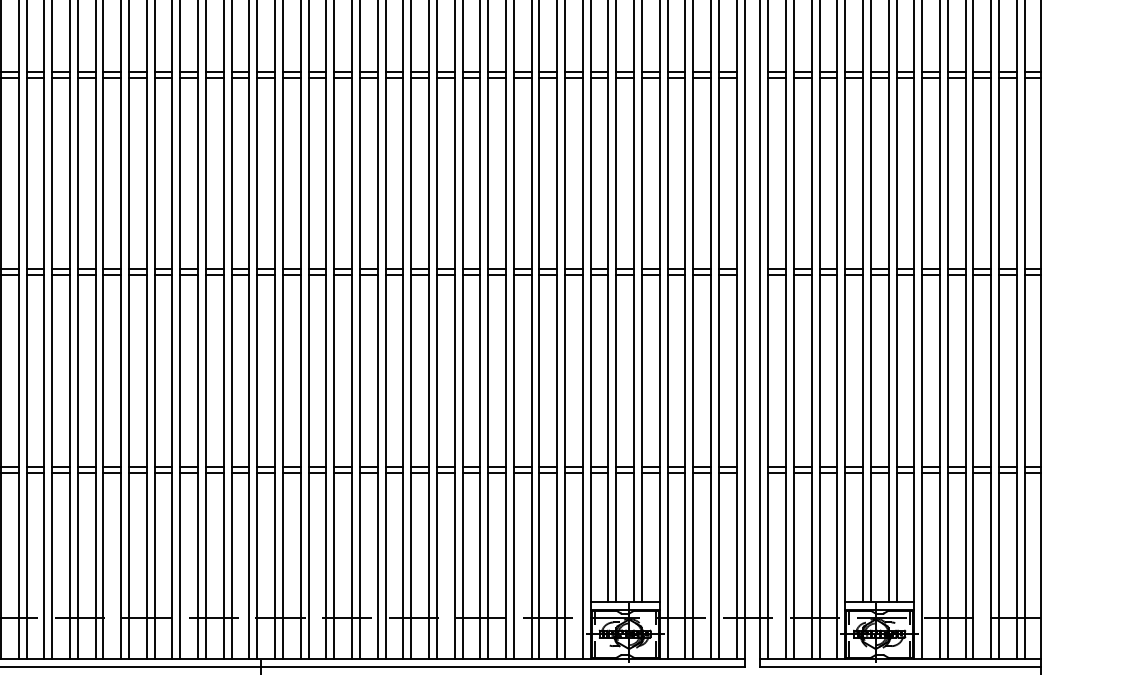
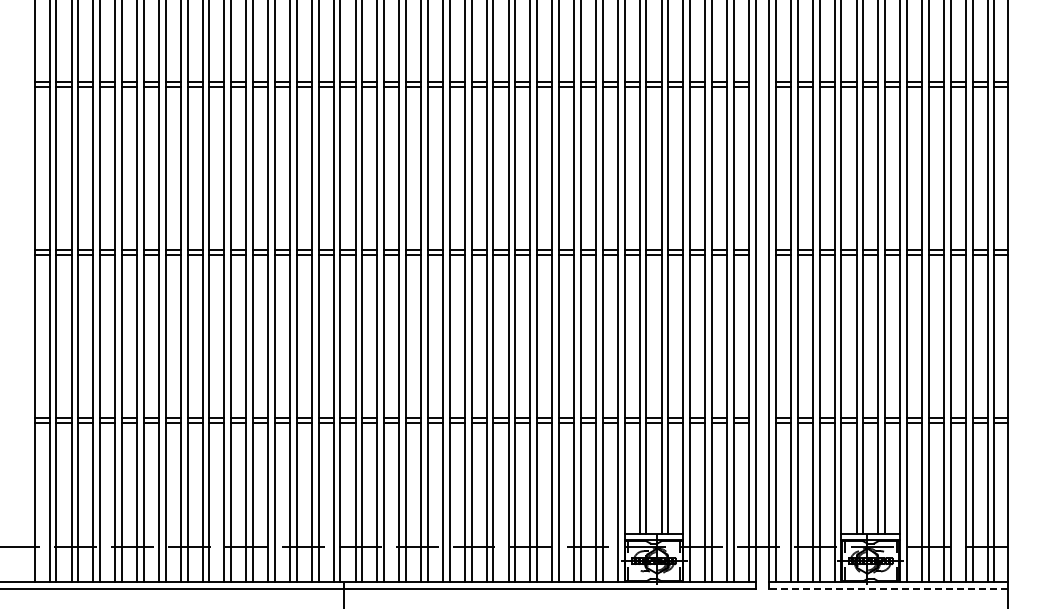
line: (899, 667) -> (887, 589), solid -> dashed

